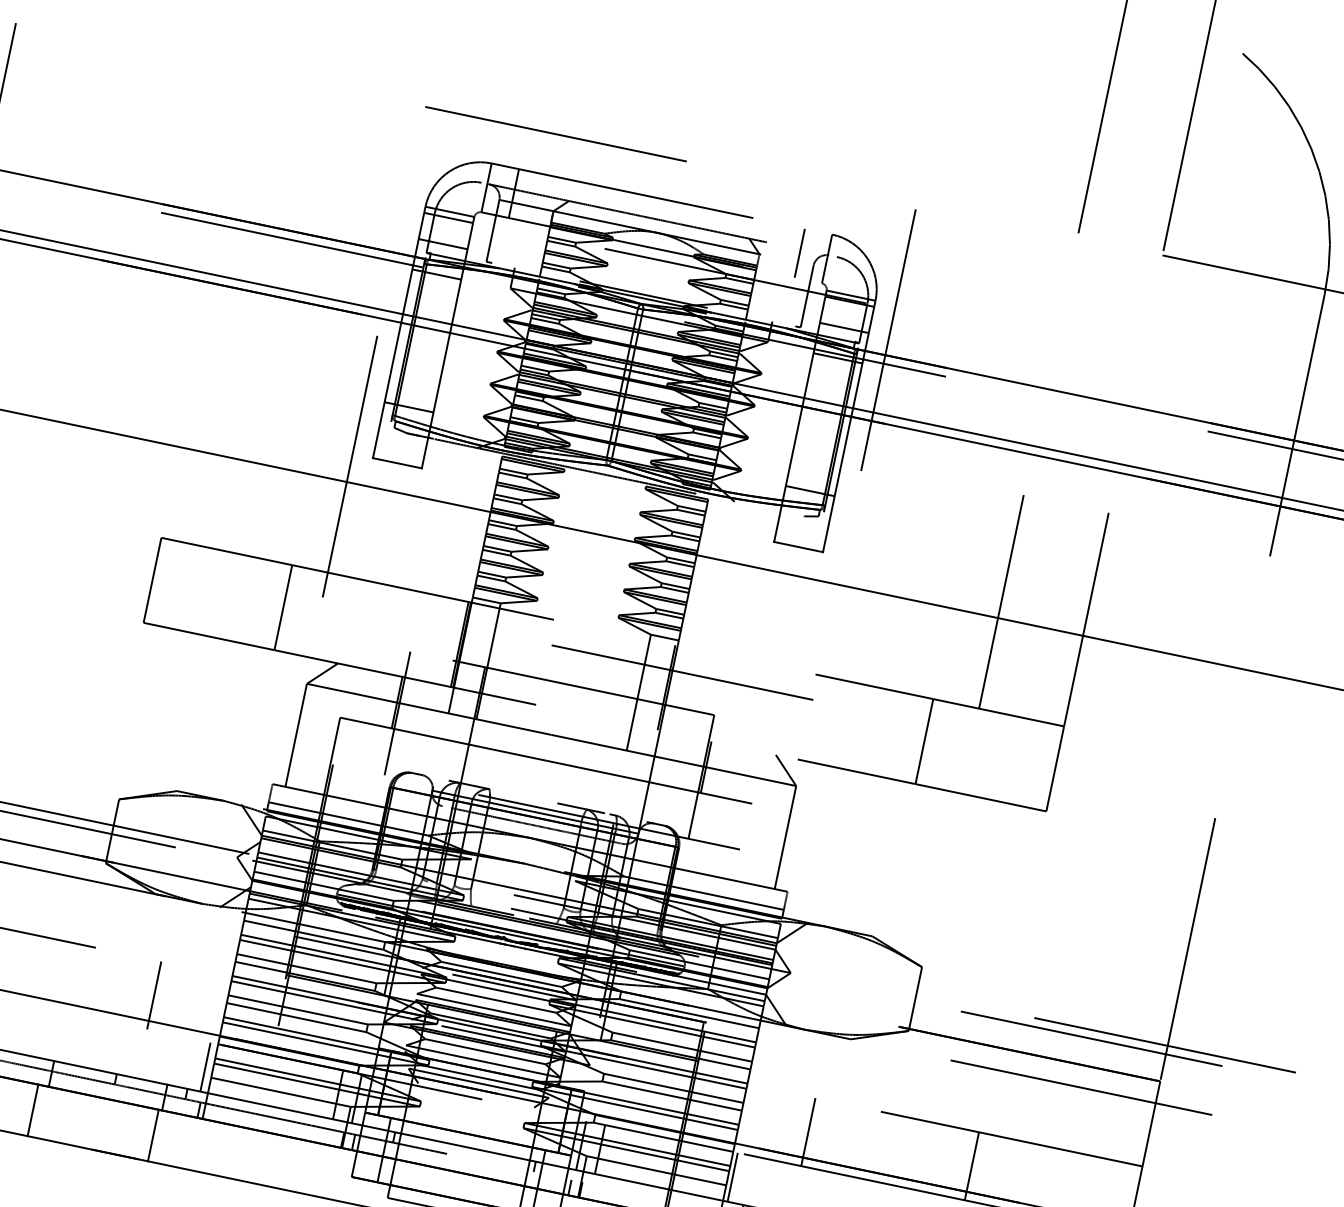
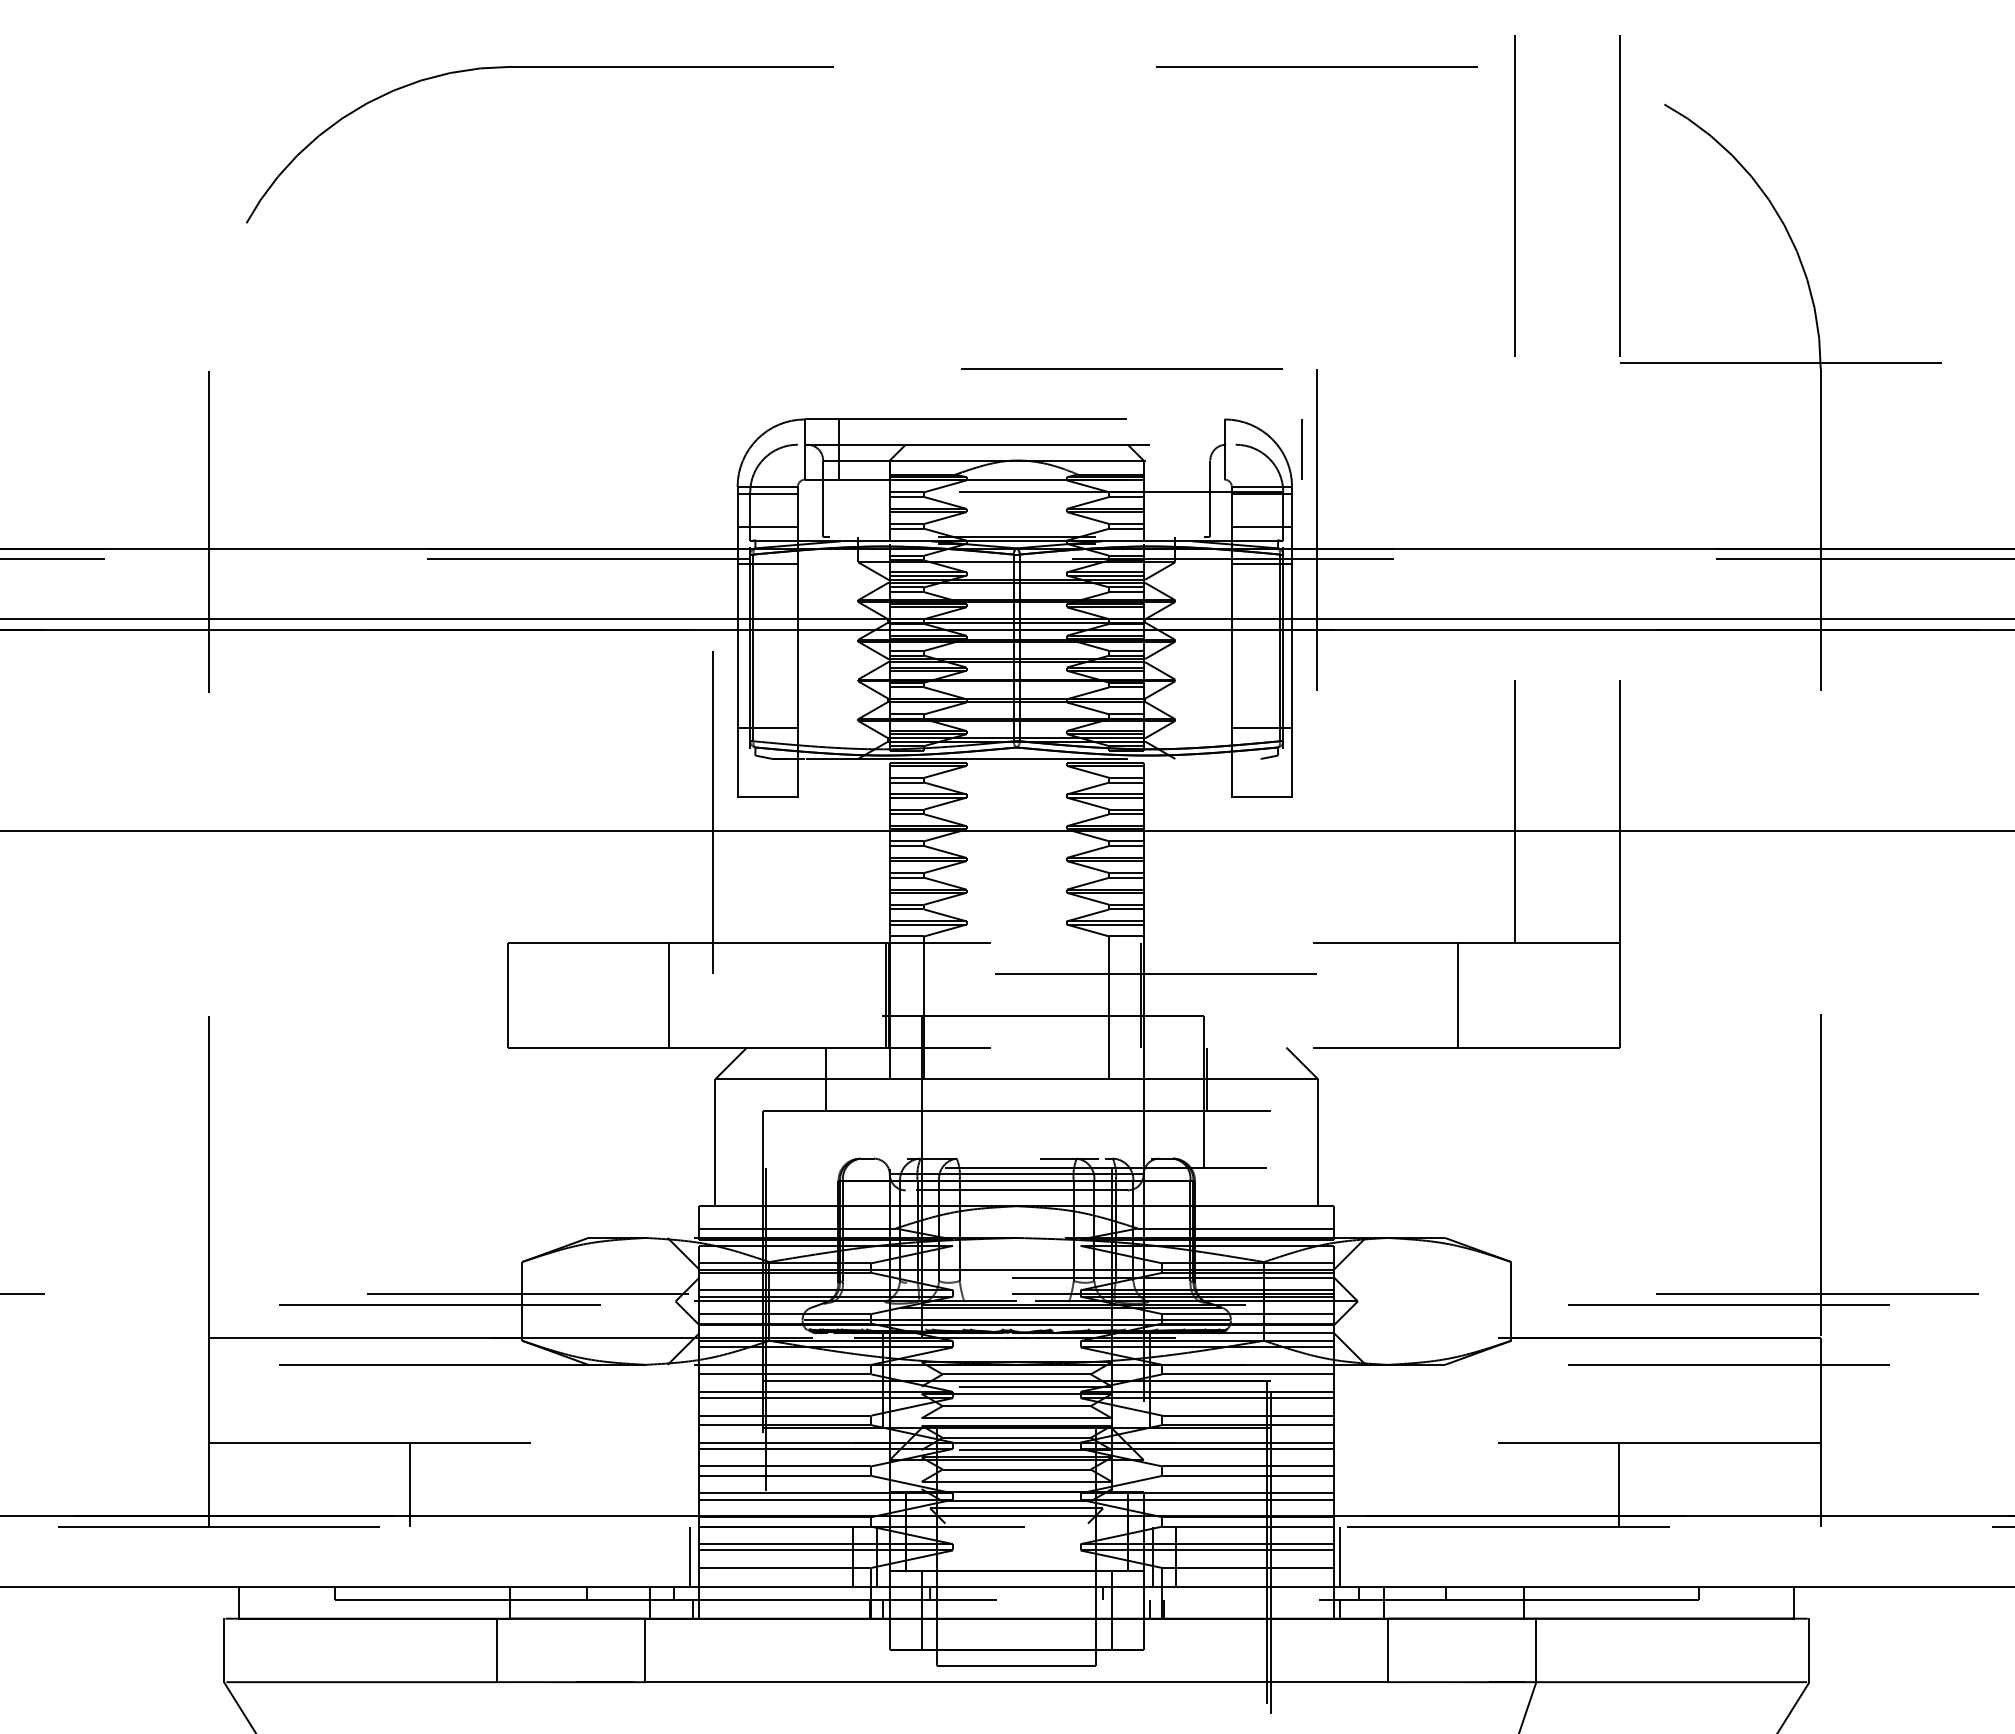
line: (555, 133) -> (1121, 368), moved
line: (799, 253) -> (1301, 449), moved
line: (397, 713) -> (829, 1091), removed
line: (153, 995) -> (611, 1484), removed
line: (808, 1131) -> (1417, 1484), removed

